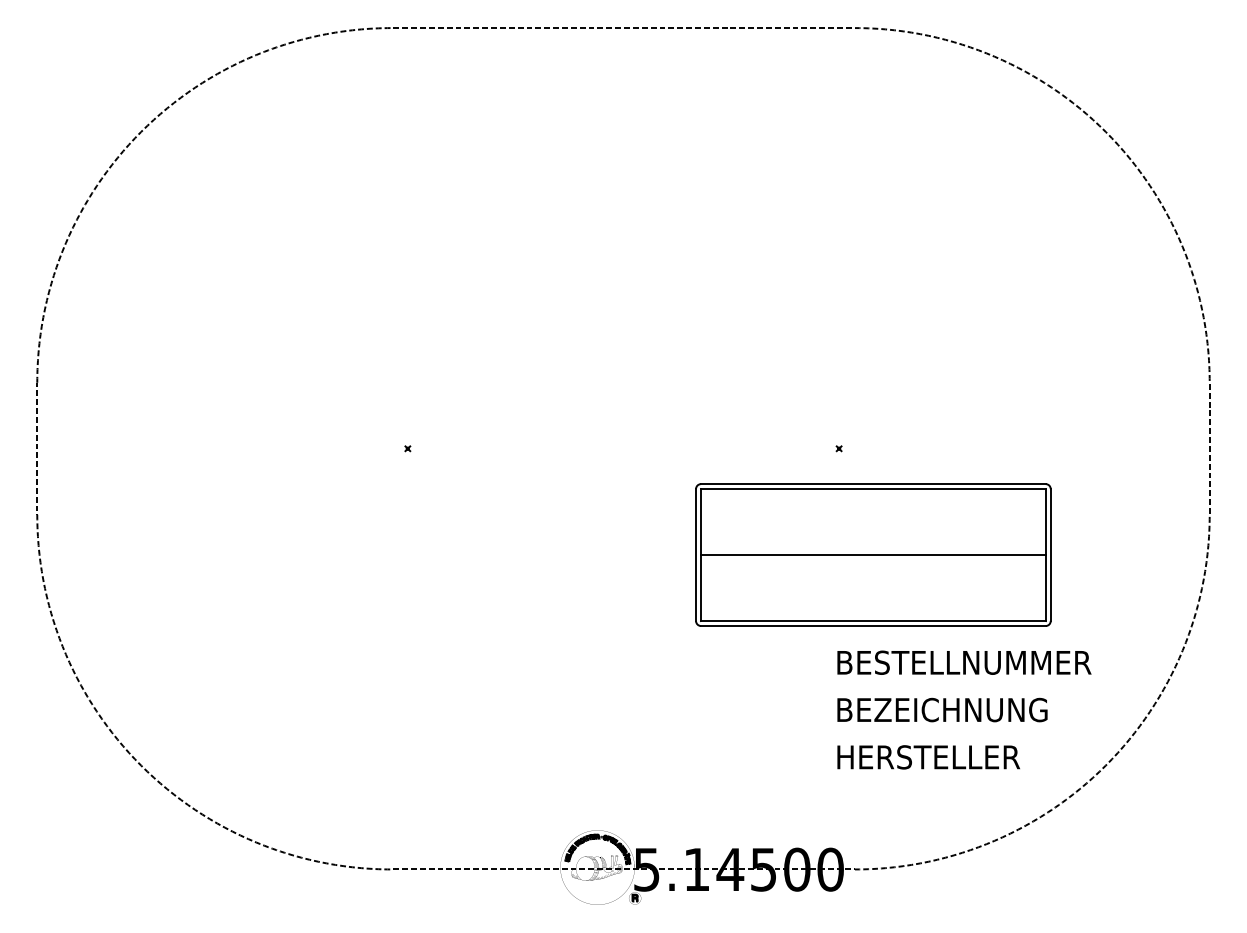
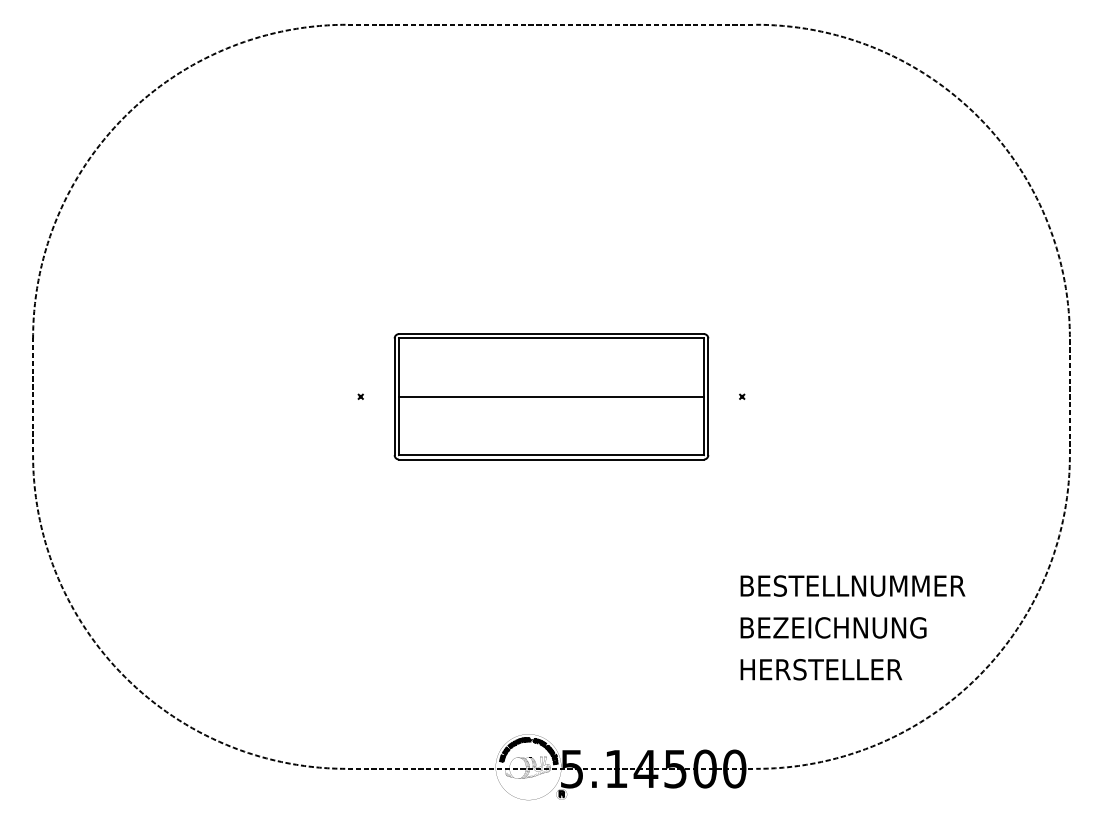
part: (873, 554) -> (551, 396), moved

